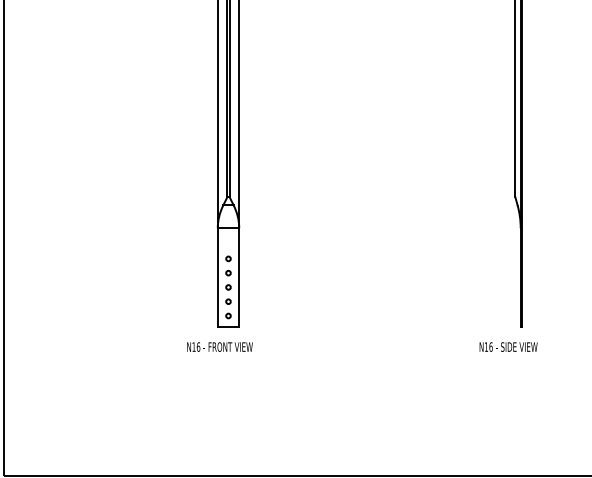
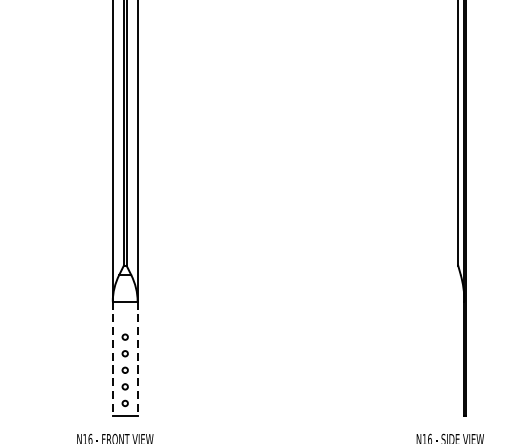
line: (217, 277) -> (112, 358), solid -> dashed
line: (239, 277) -> (137, 358), solid -> dashed

